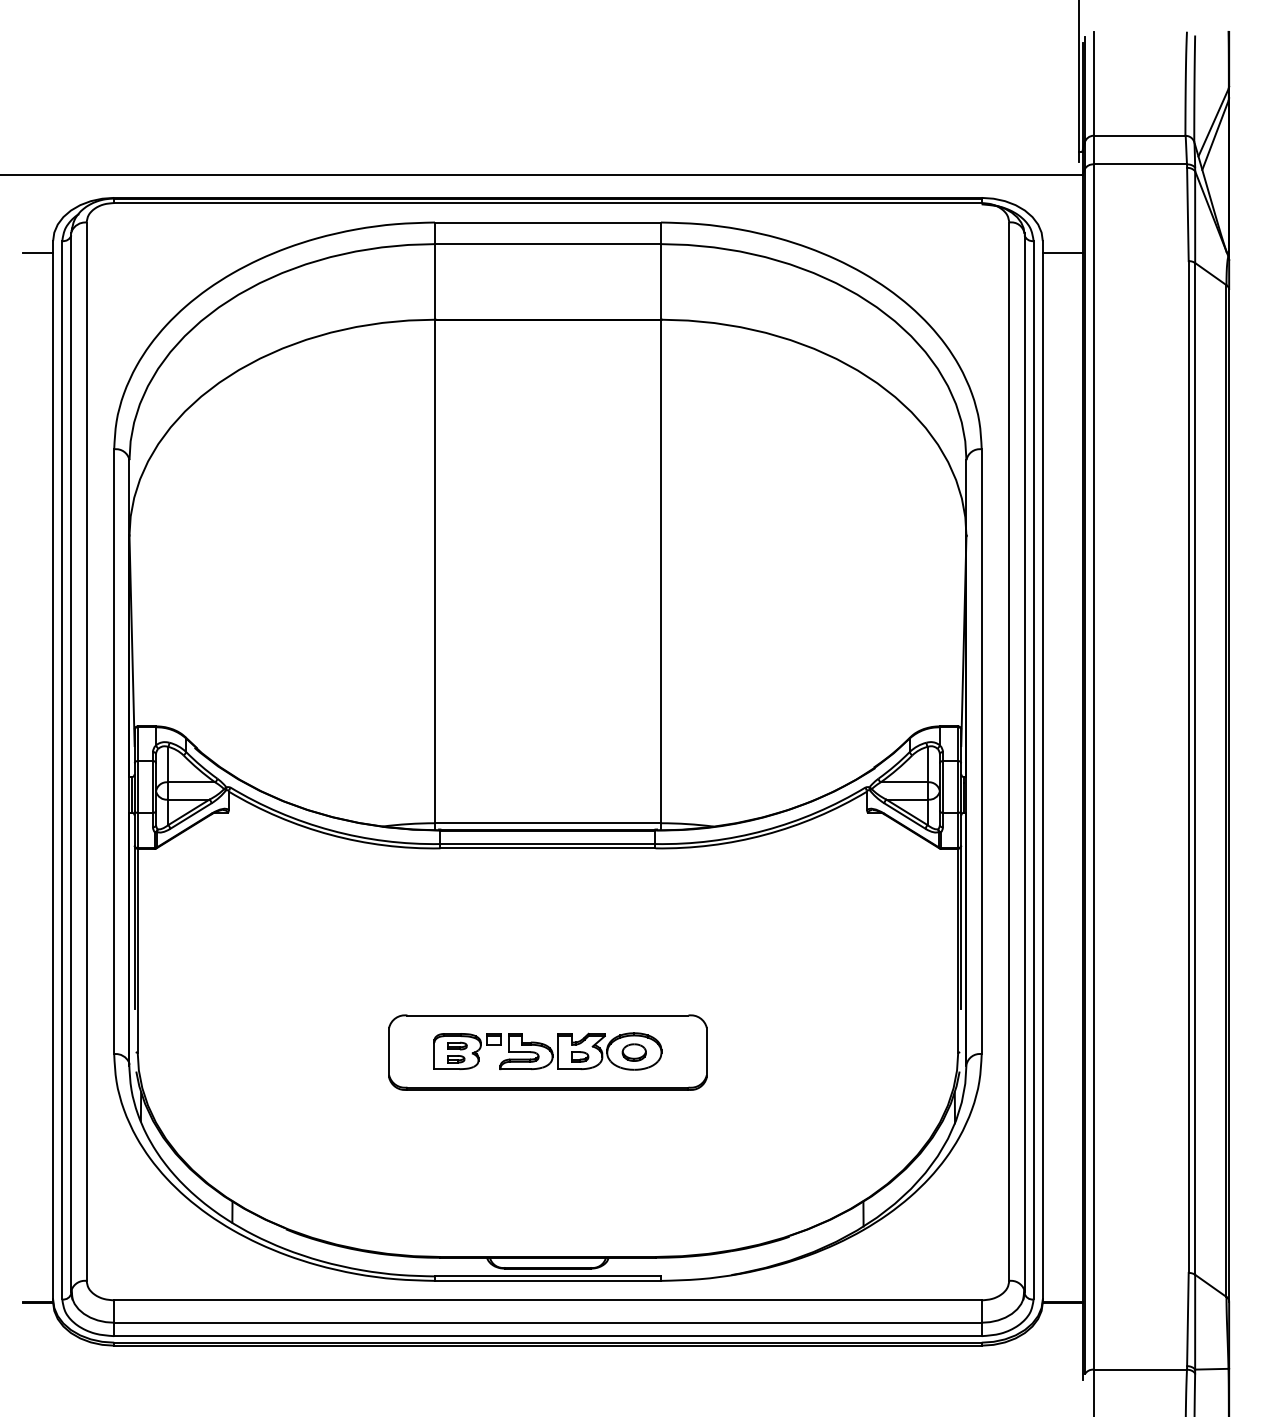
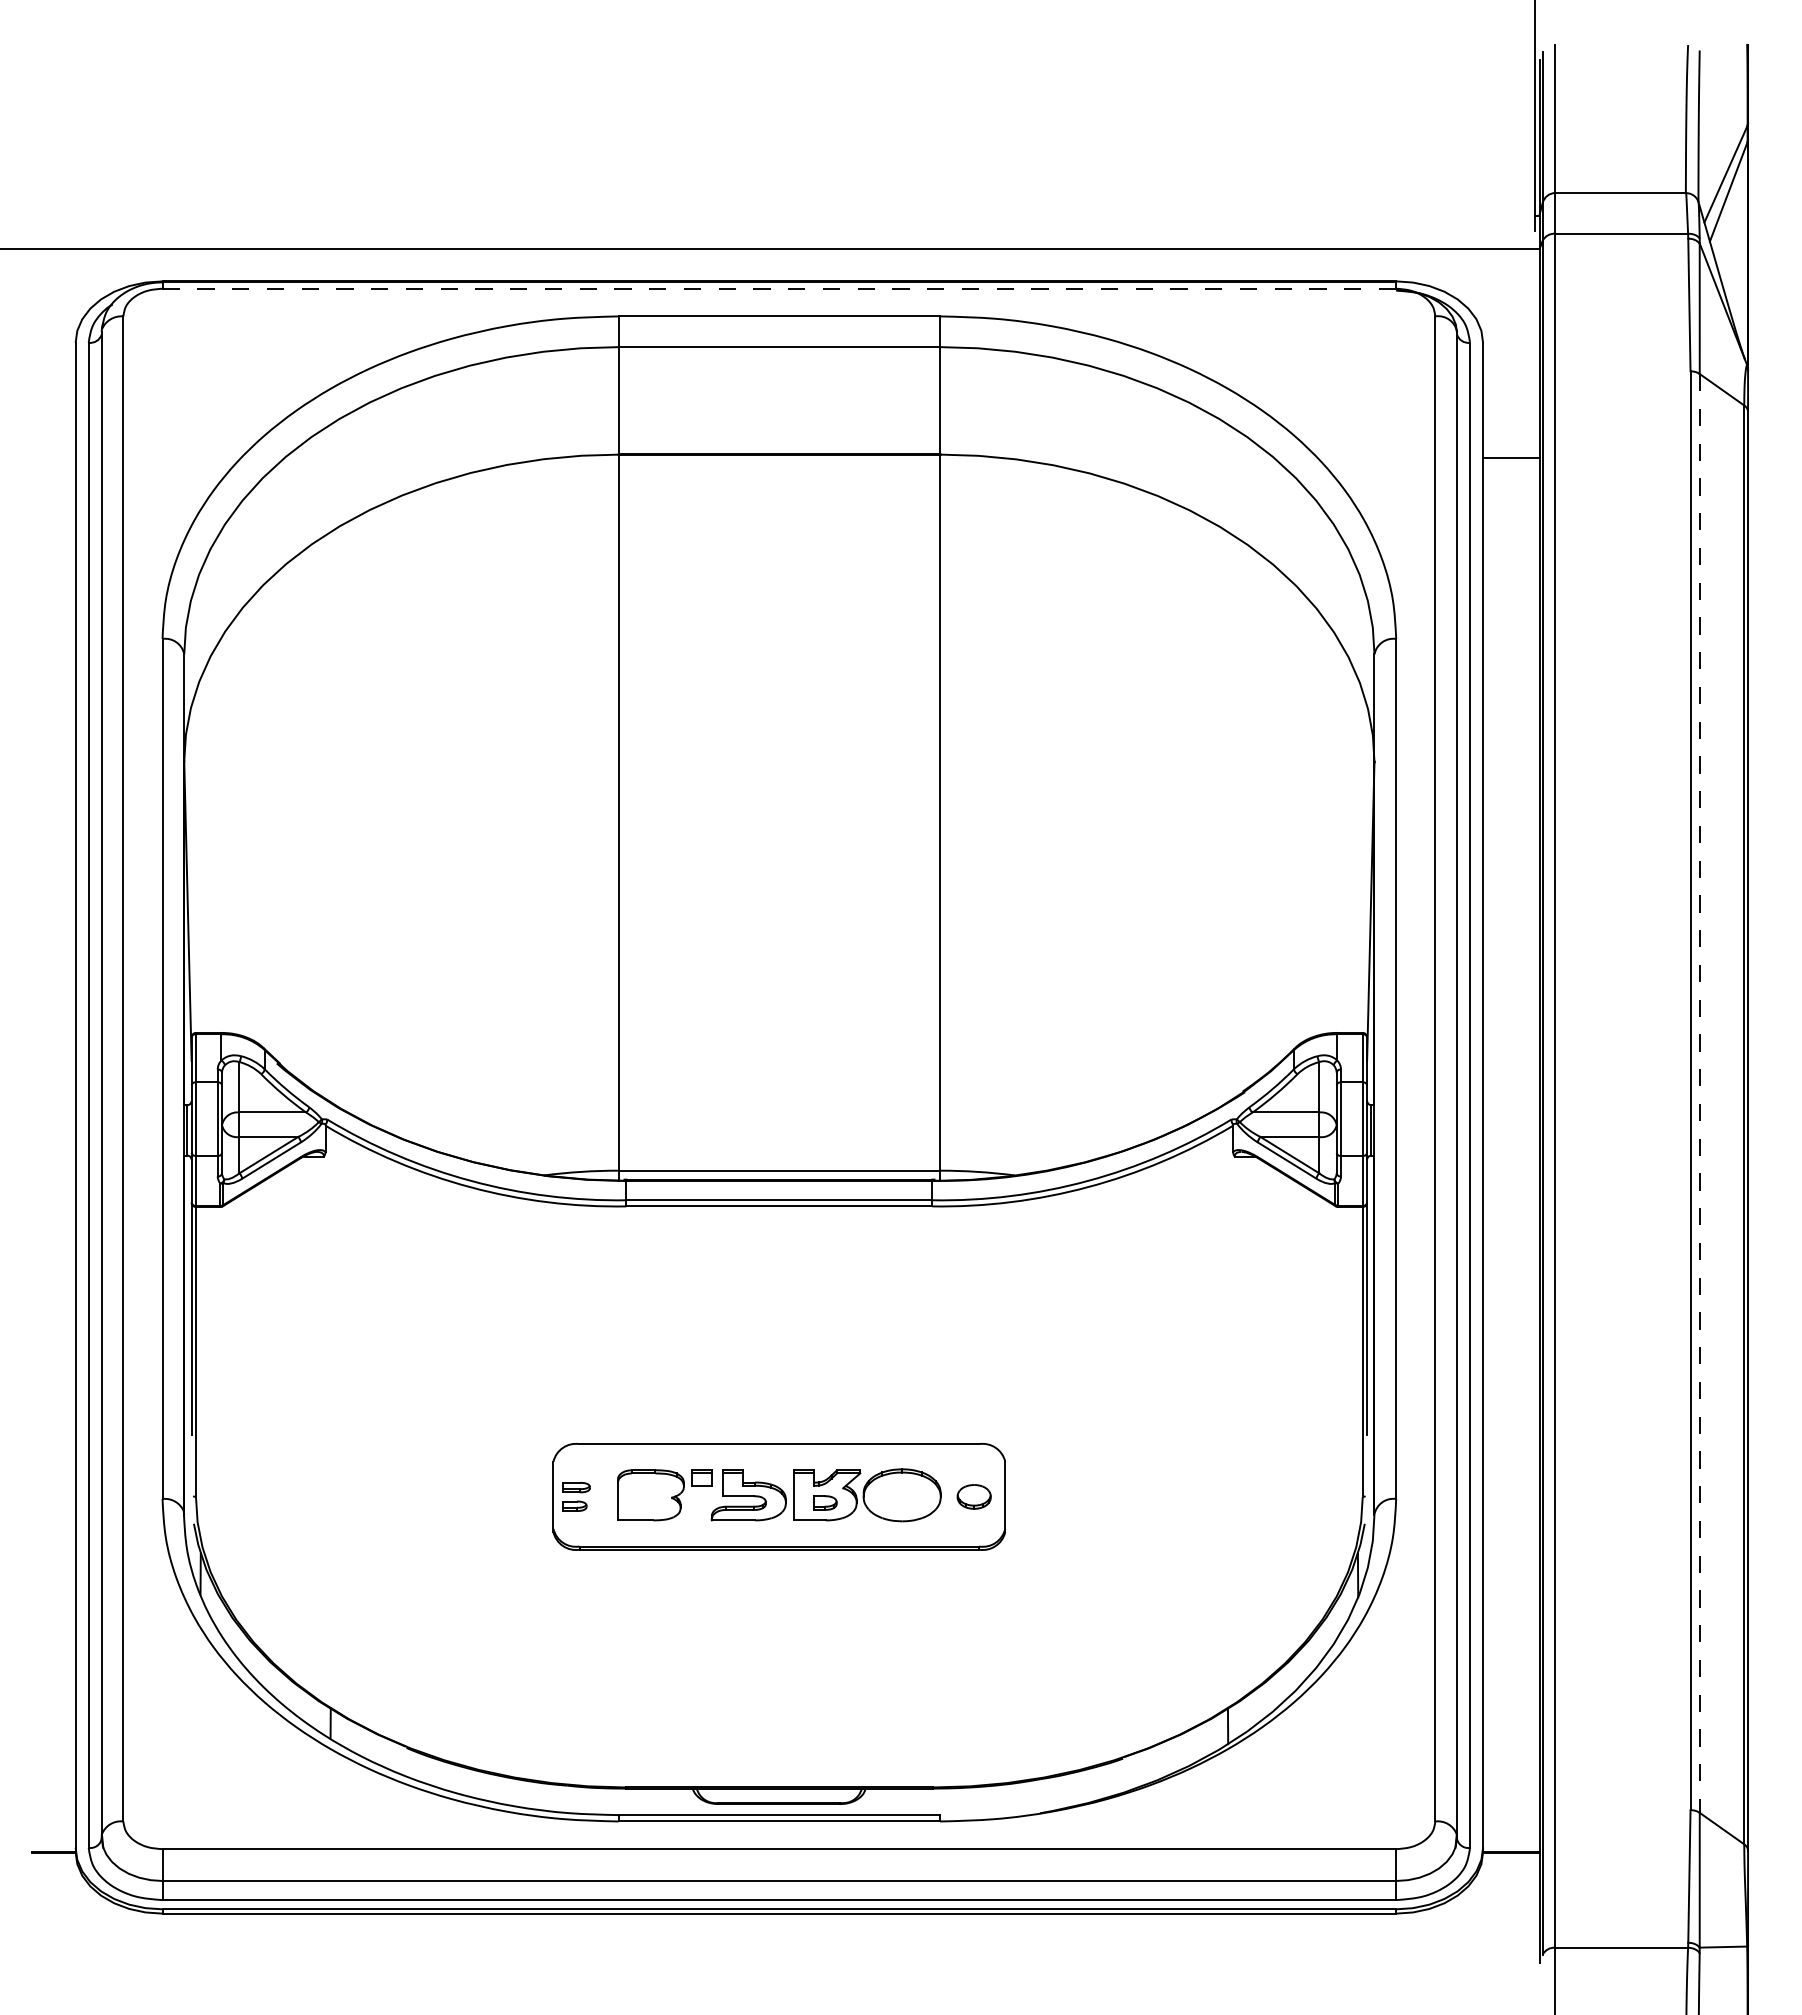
line: (548, 202) -> (779, 288), solid -> dashed
line: (37, 252) -> (53, 359), removed
line: (1062, 252) -> (1511, 457), moved
line: (1195, 768) -> (1699, 1093), solid -> dashed
part: (457, 1052) -> (576, 1496), moved
part: (633, 1052) -> (973, 1496), moved

